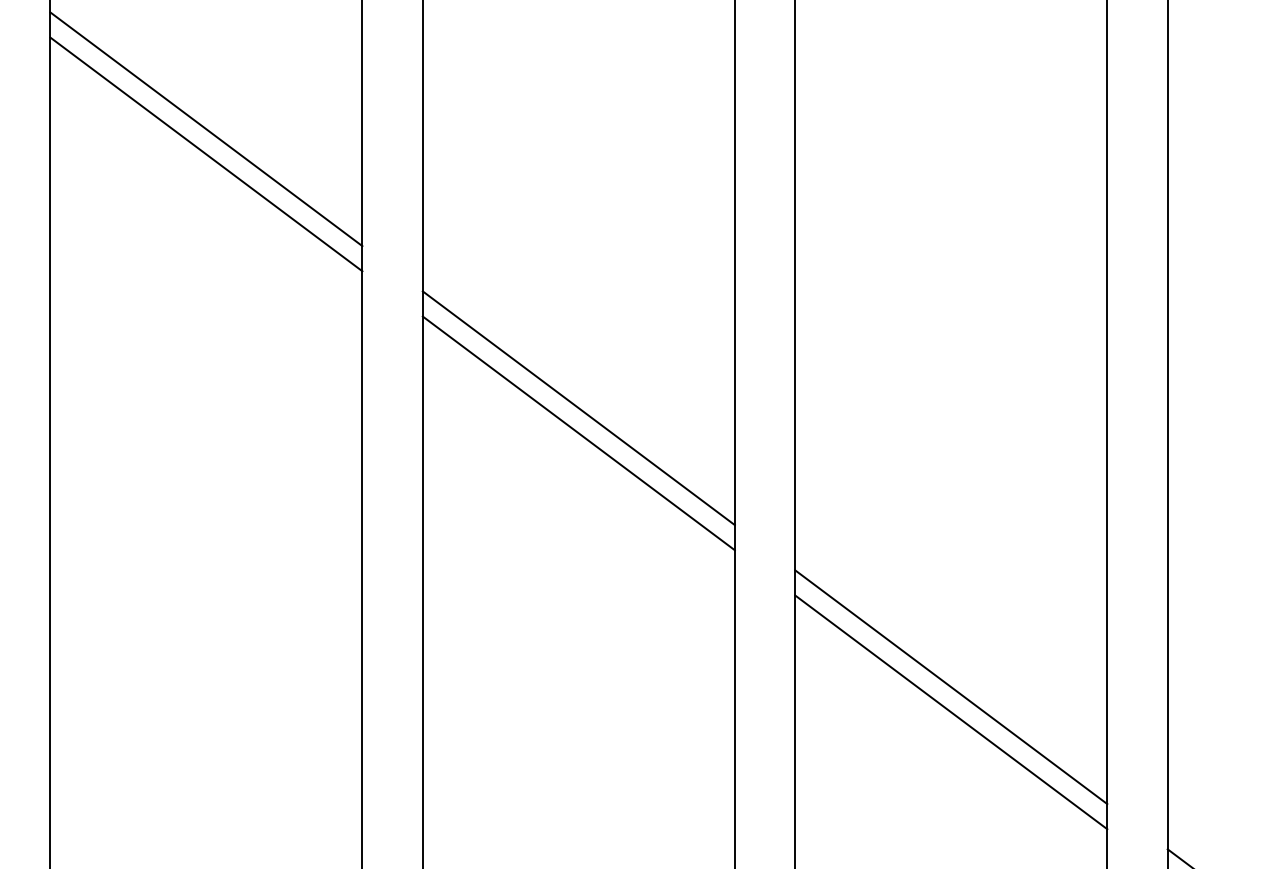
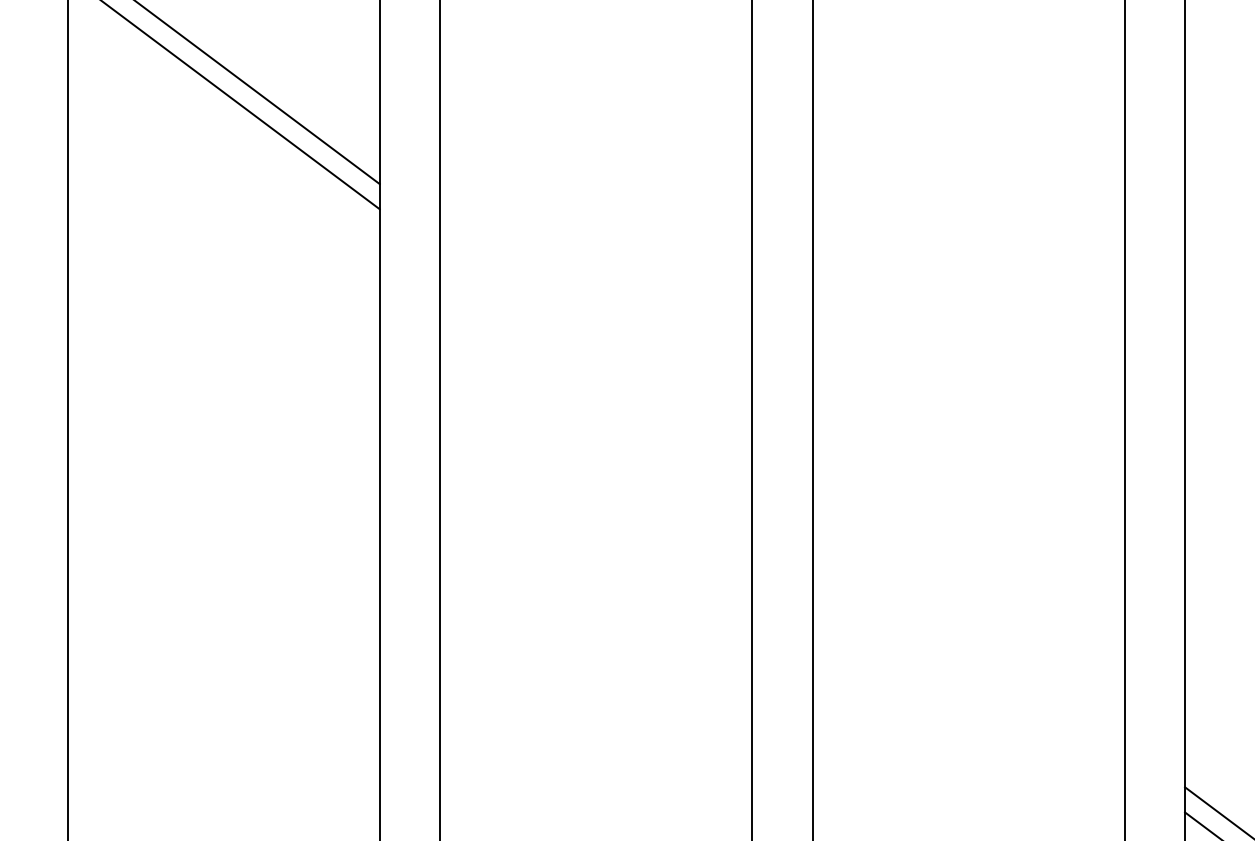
line: (578, 408) -> (595, 346), removed
line: (578, 433) -> (595, 371), removed
line: (951, 687) -> (968, 625), removed
line: (951, 712) -> (968, 650), removed

